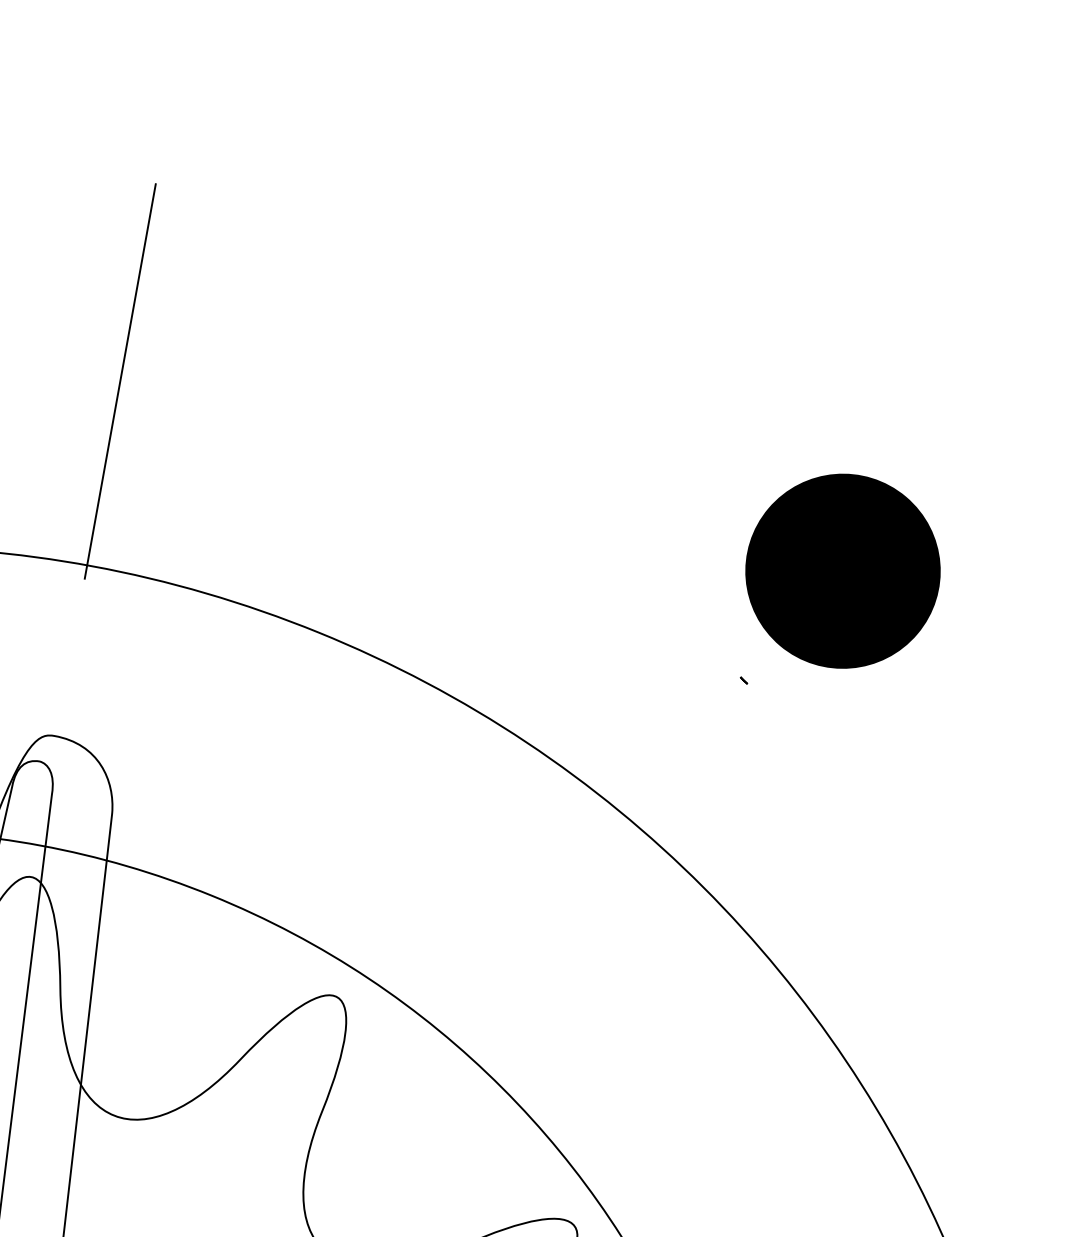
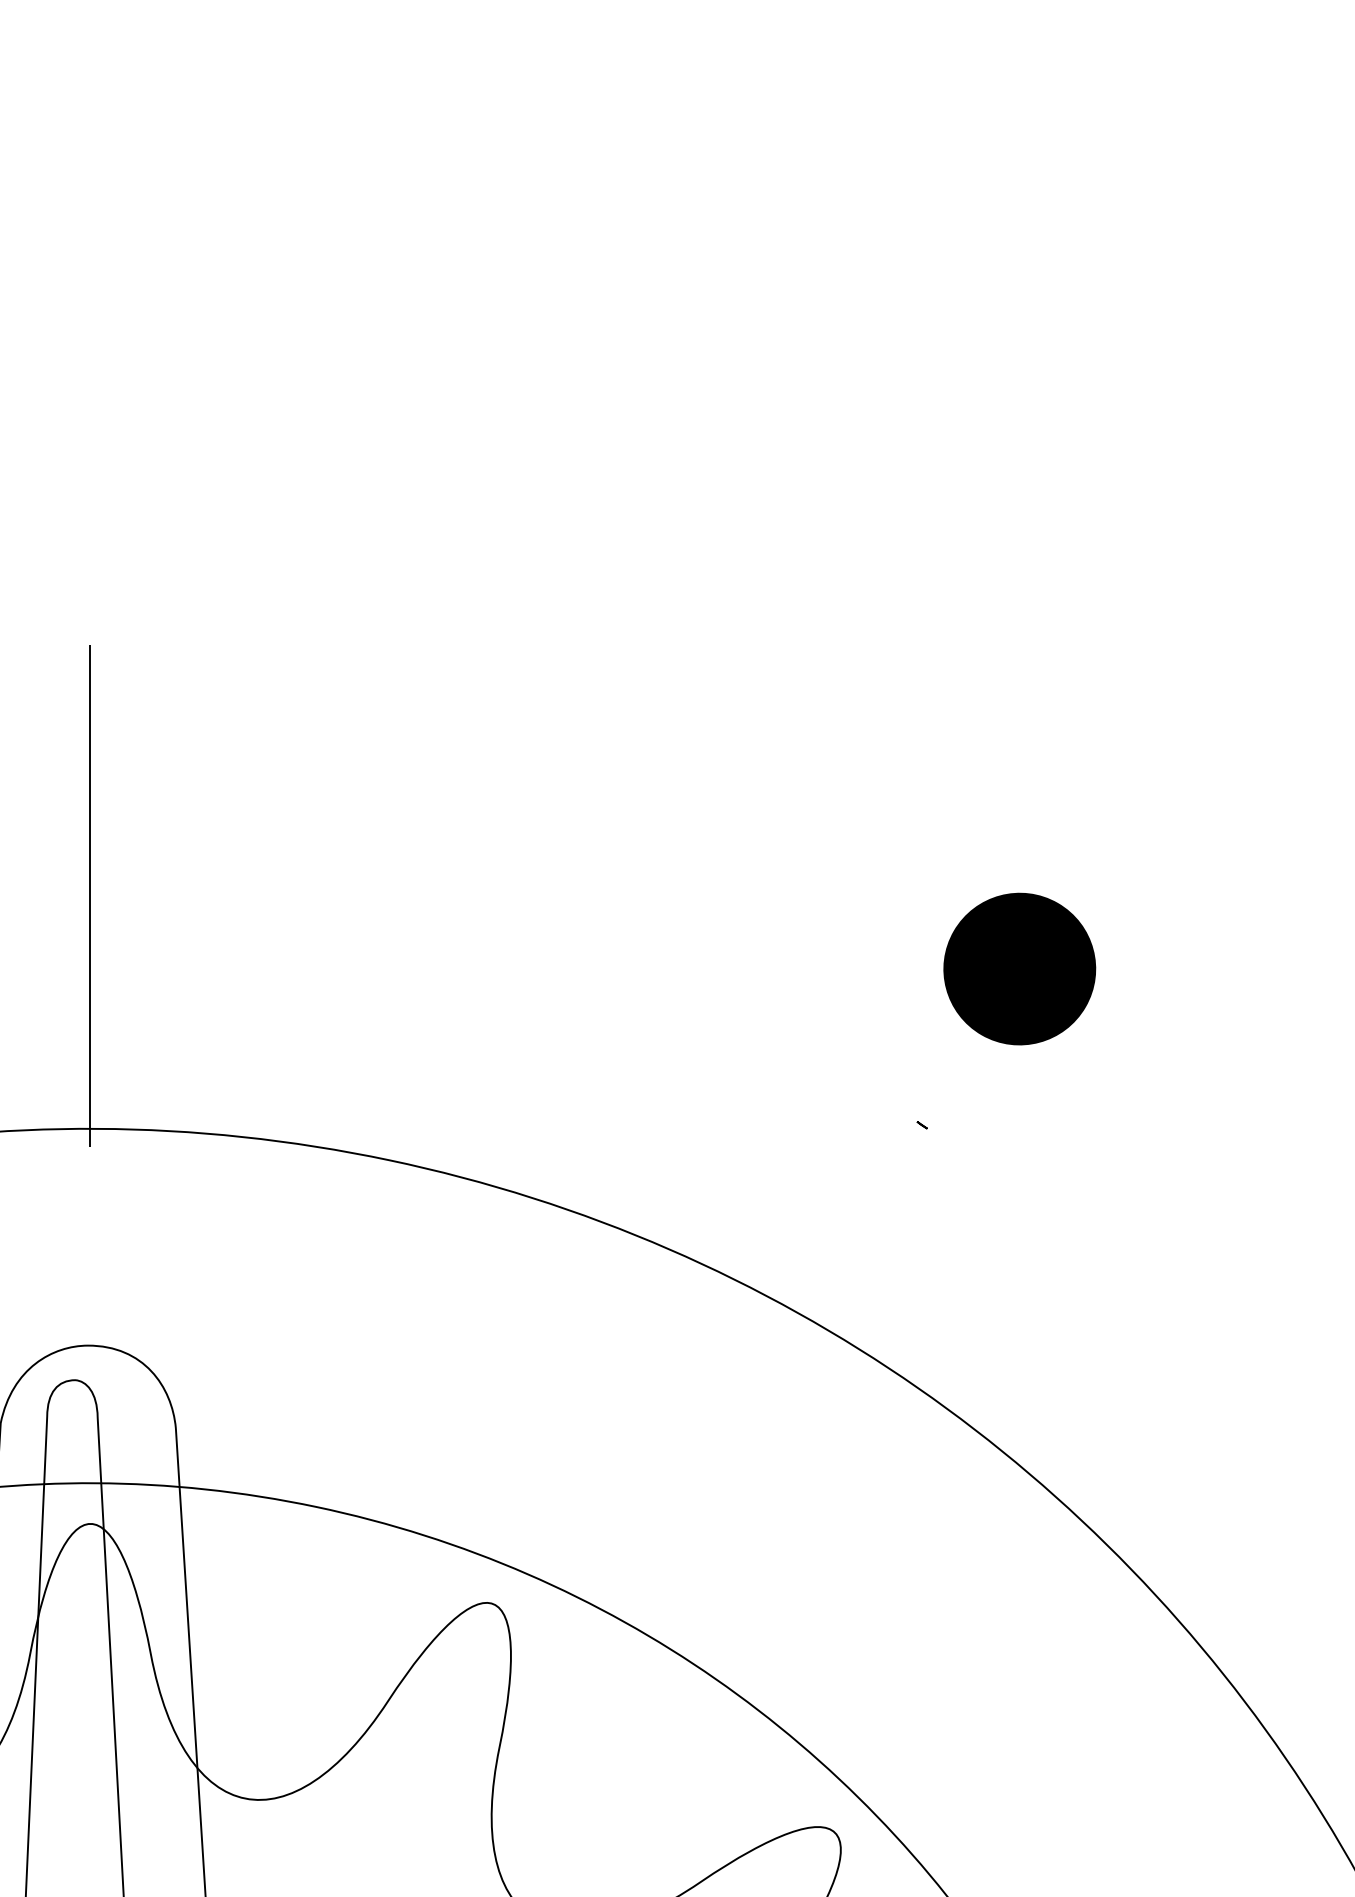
part: (842, 570) -> (1019, 968), size x0.62

